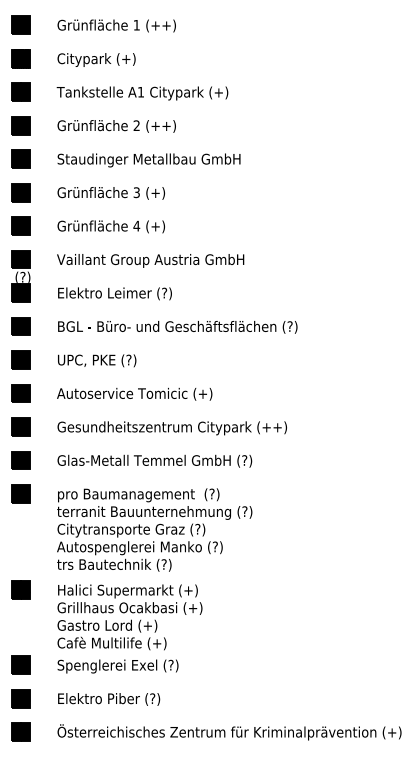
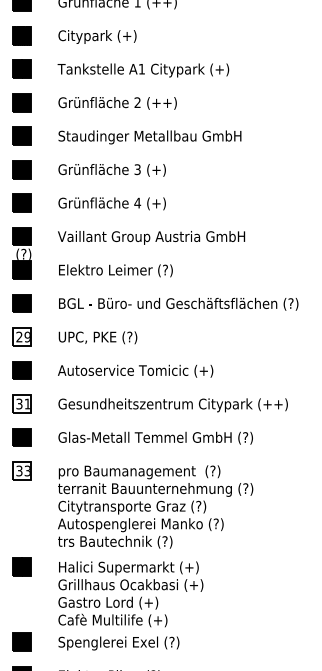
fill: (21, 359) -> (22, 336), removed
fill: (21, 426) -> (22, 403), removed
fill: (21, 493) -> (22, 470), removed

